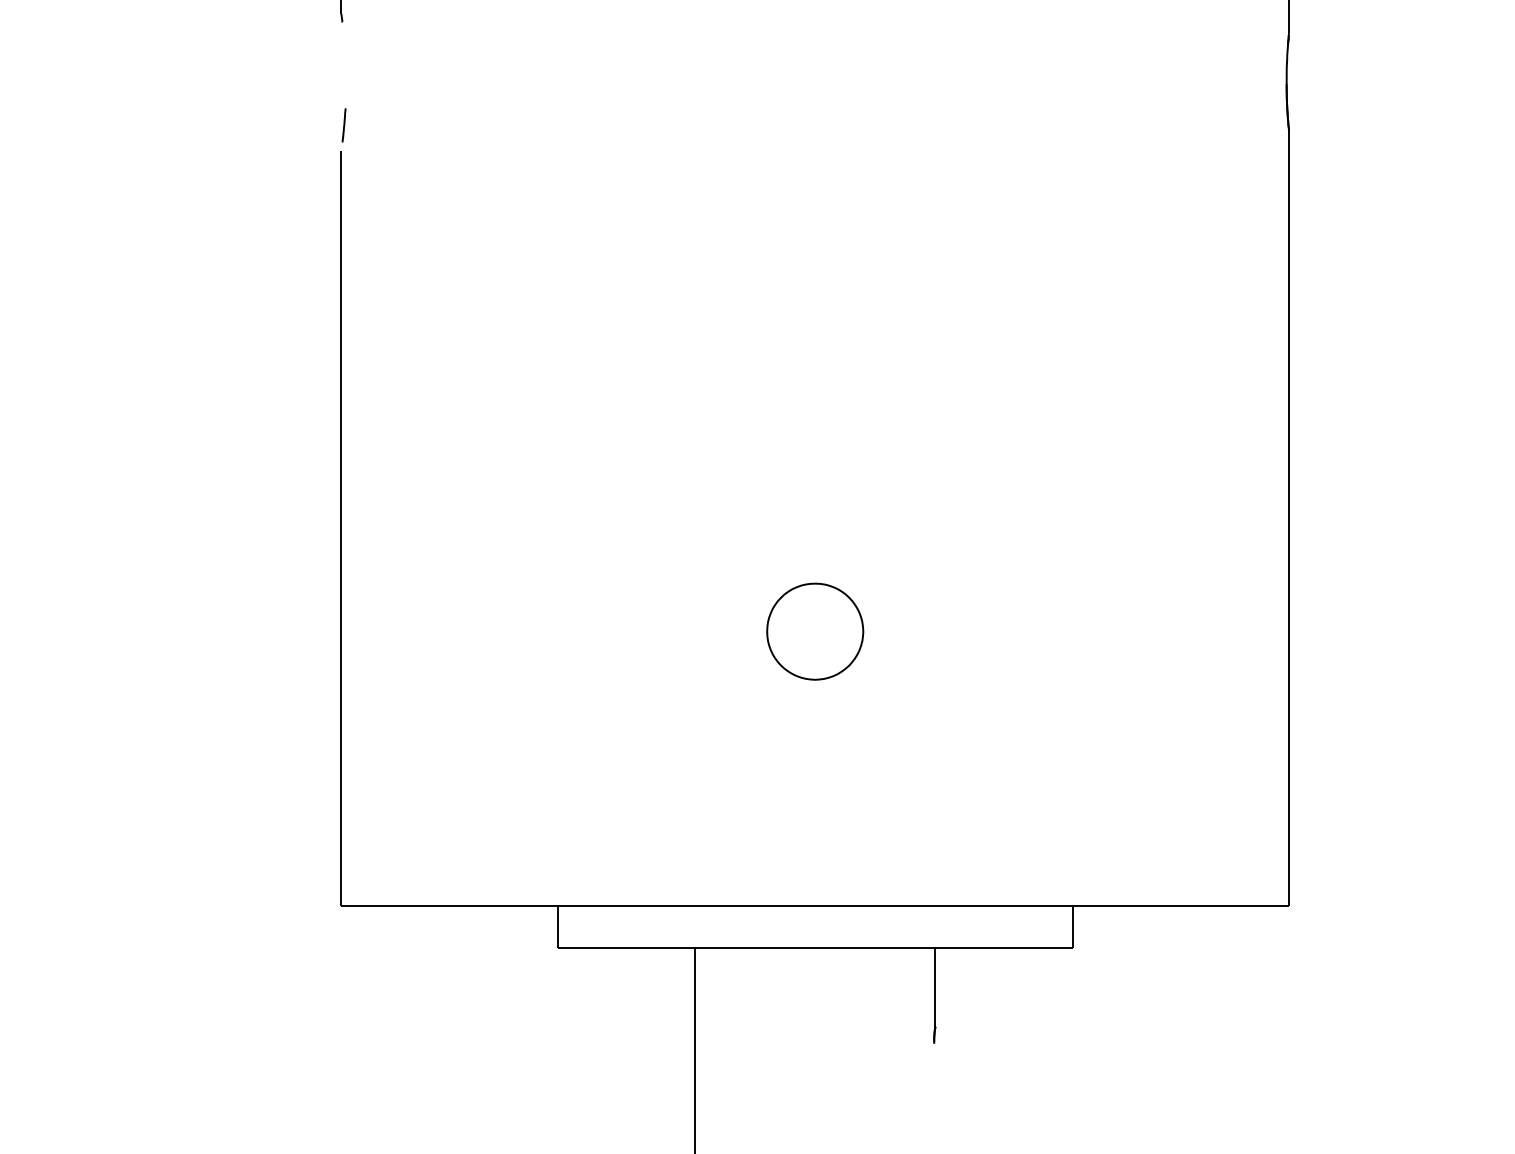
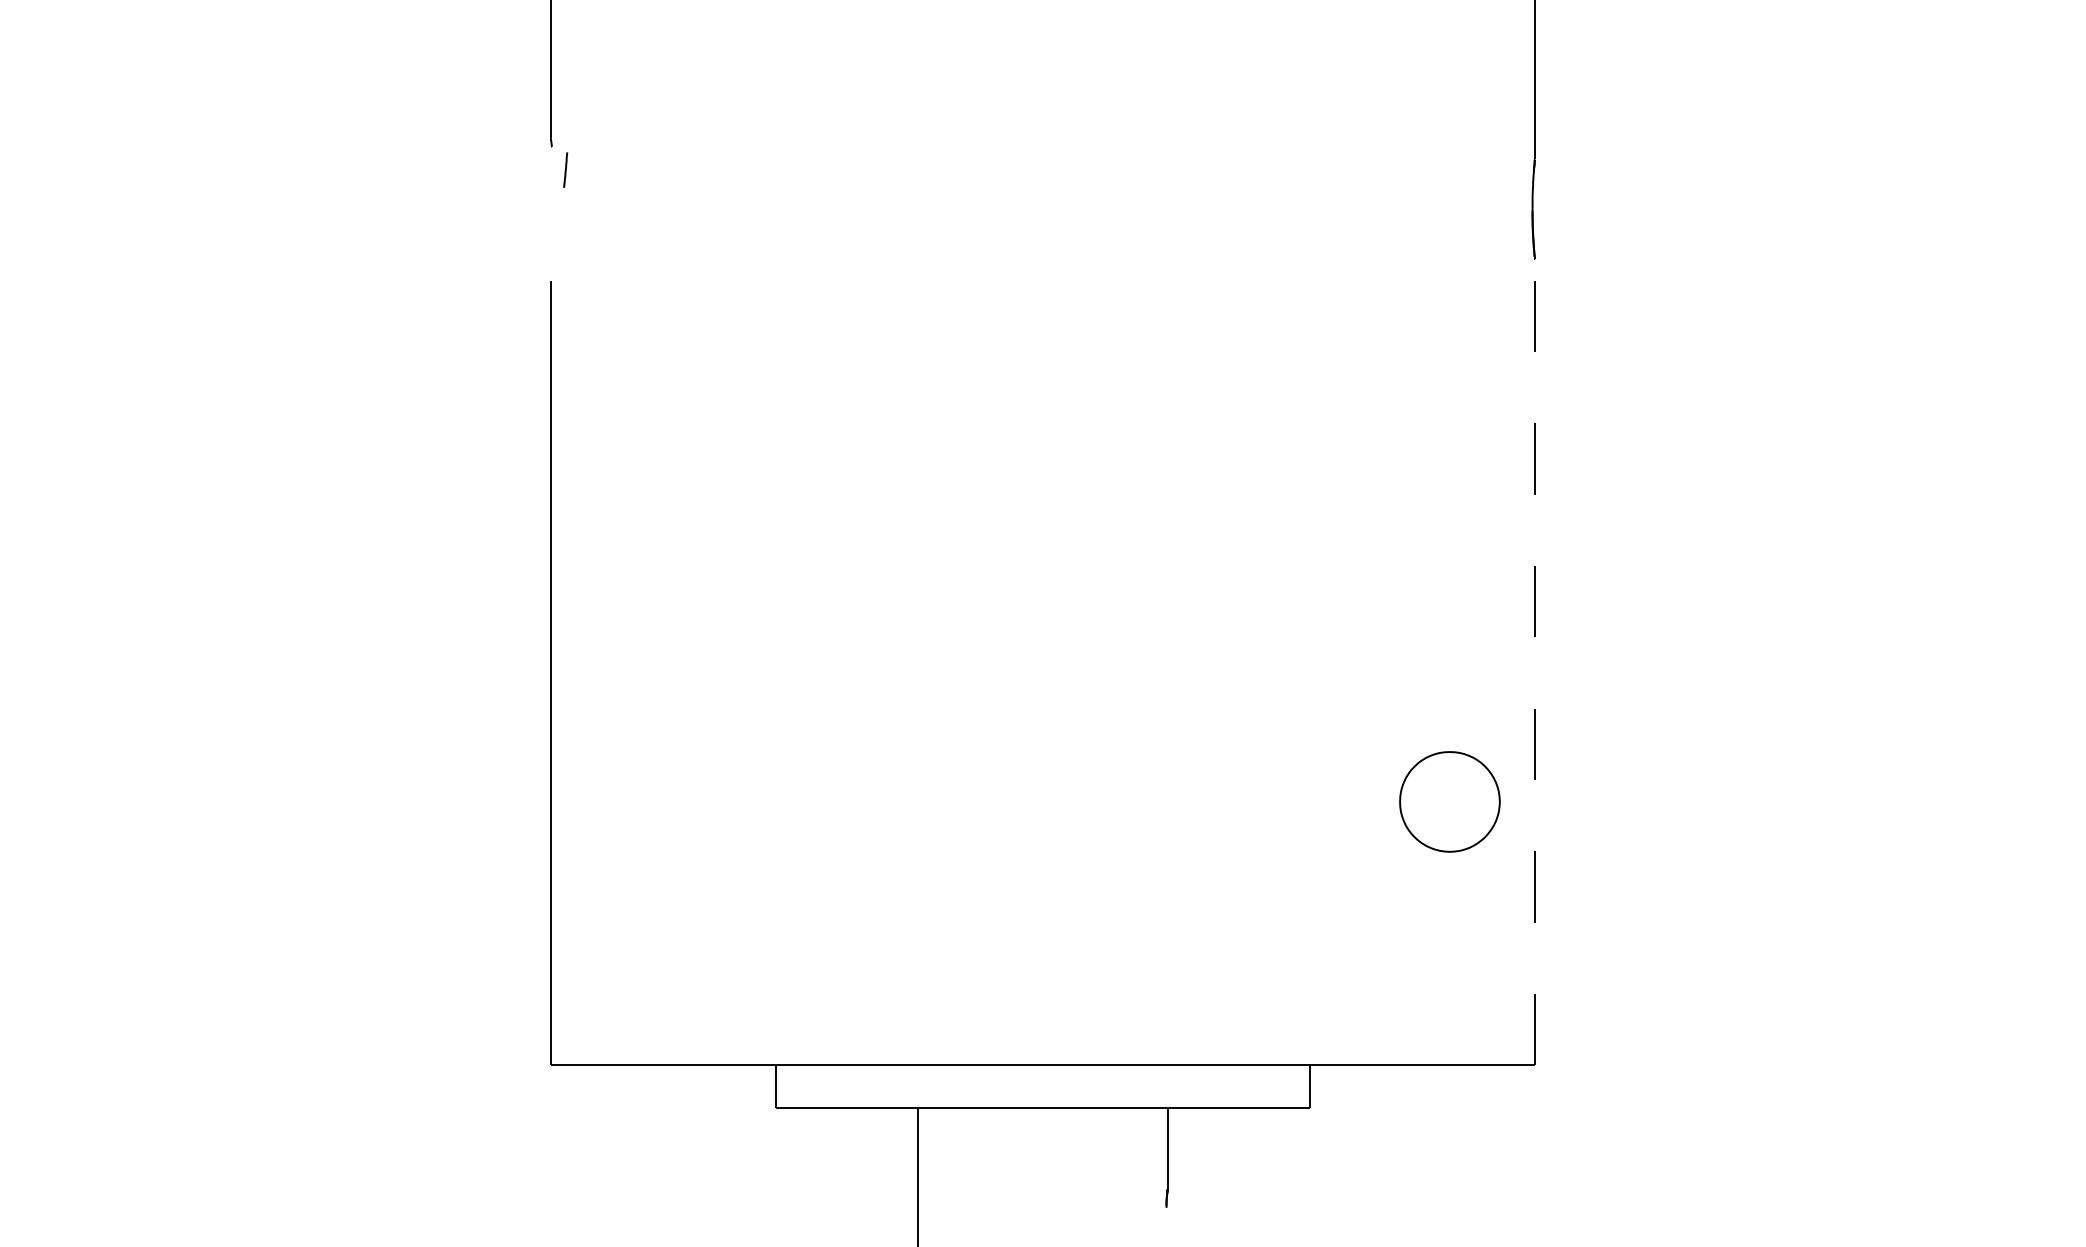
line: (343, 124) -> (565, 169), moved
line: (1289, 518) -> (1535, 662), solid -> dashed
part: (814, 631) -> (1449, 801), moved

